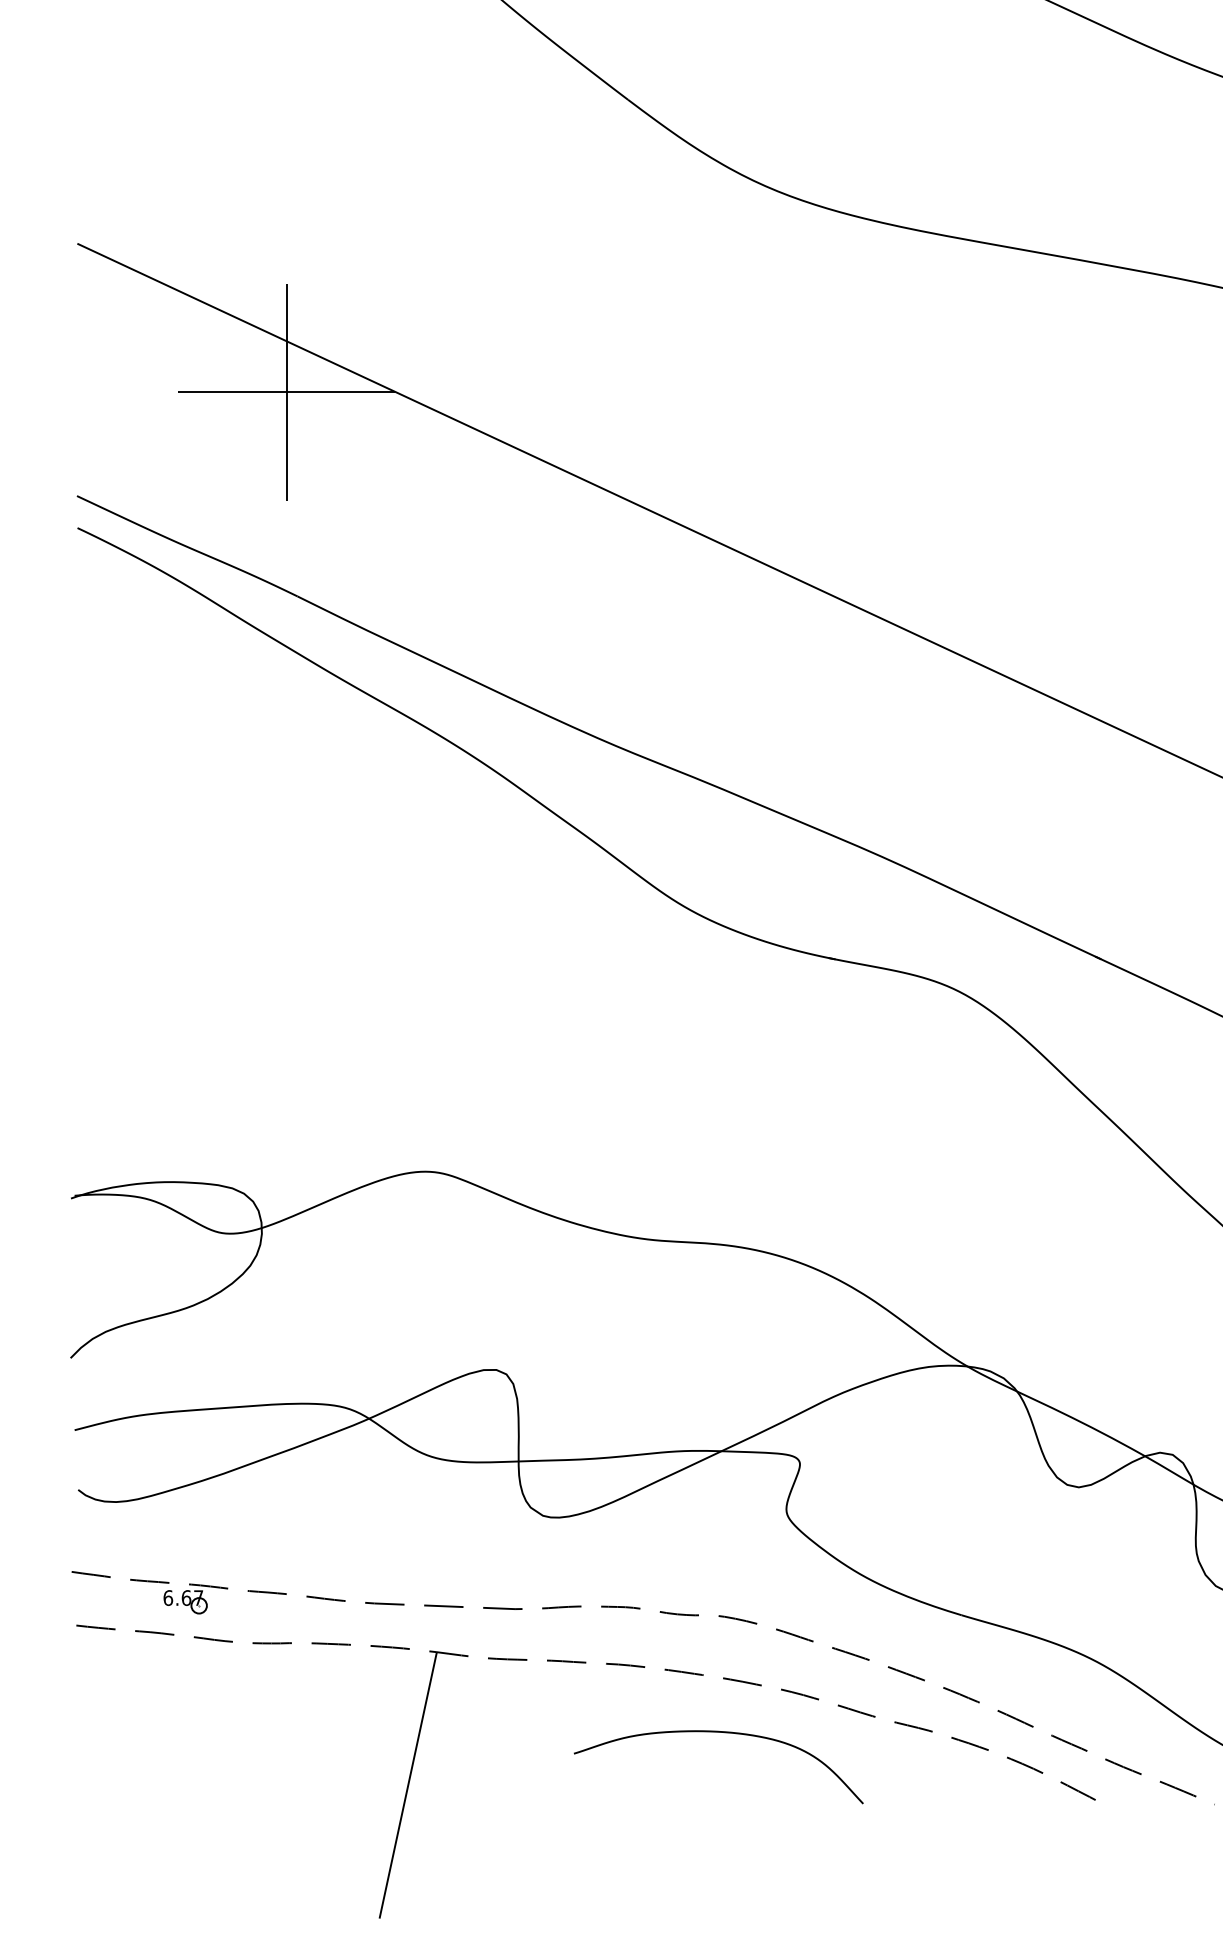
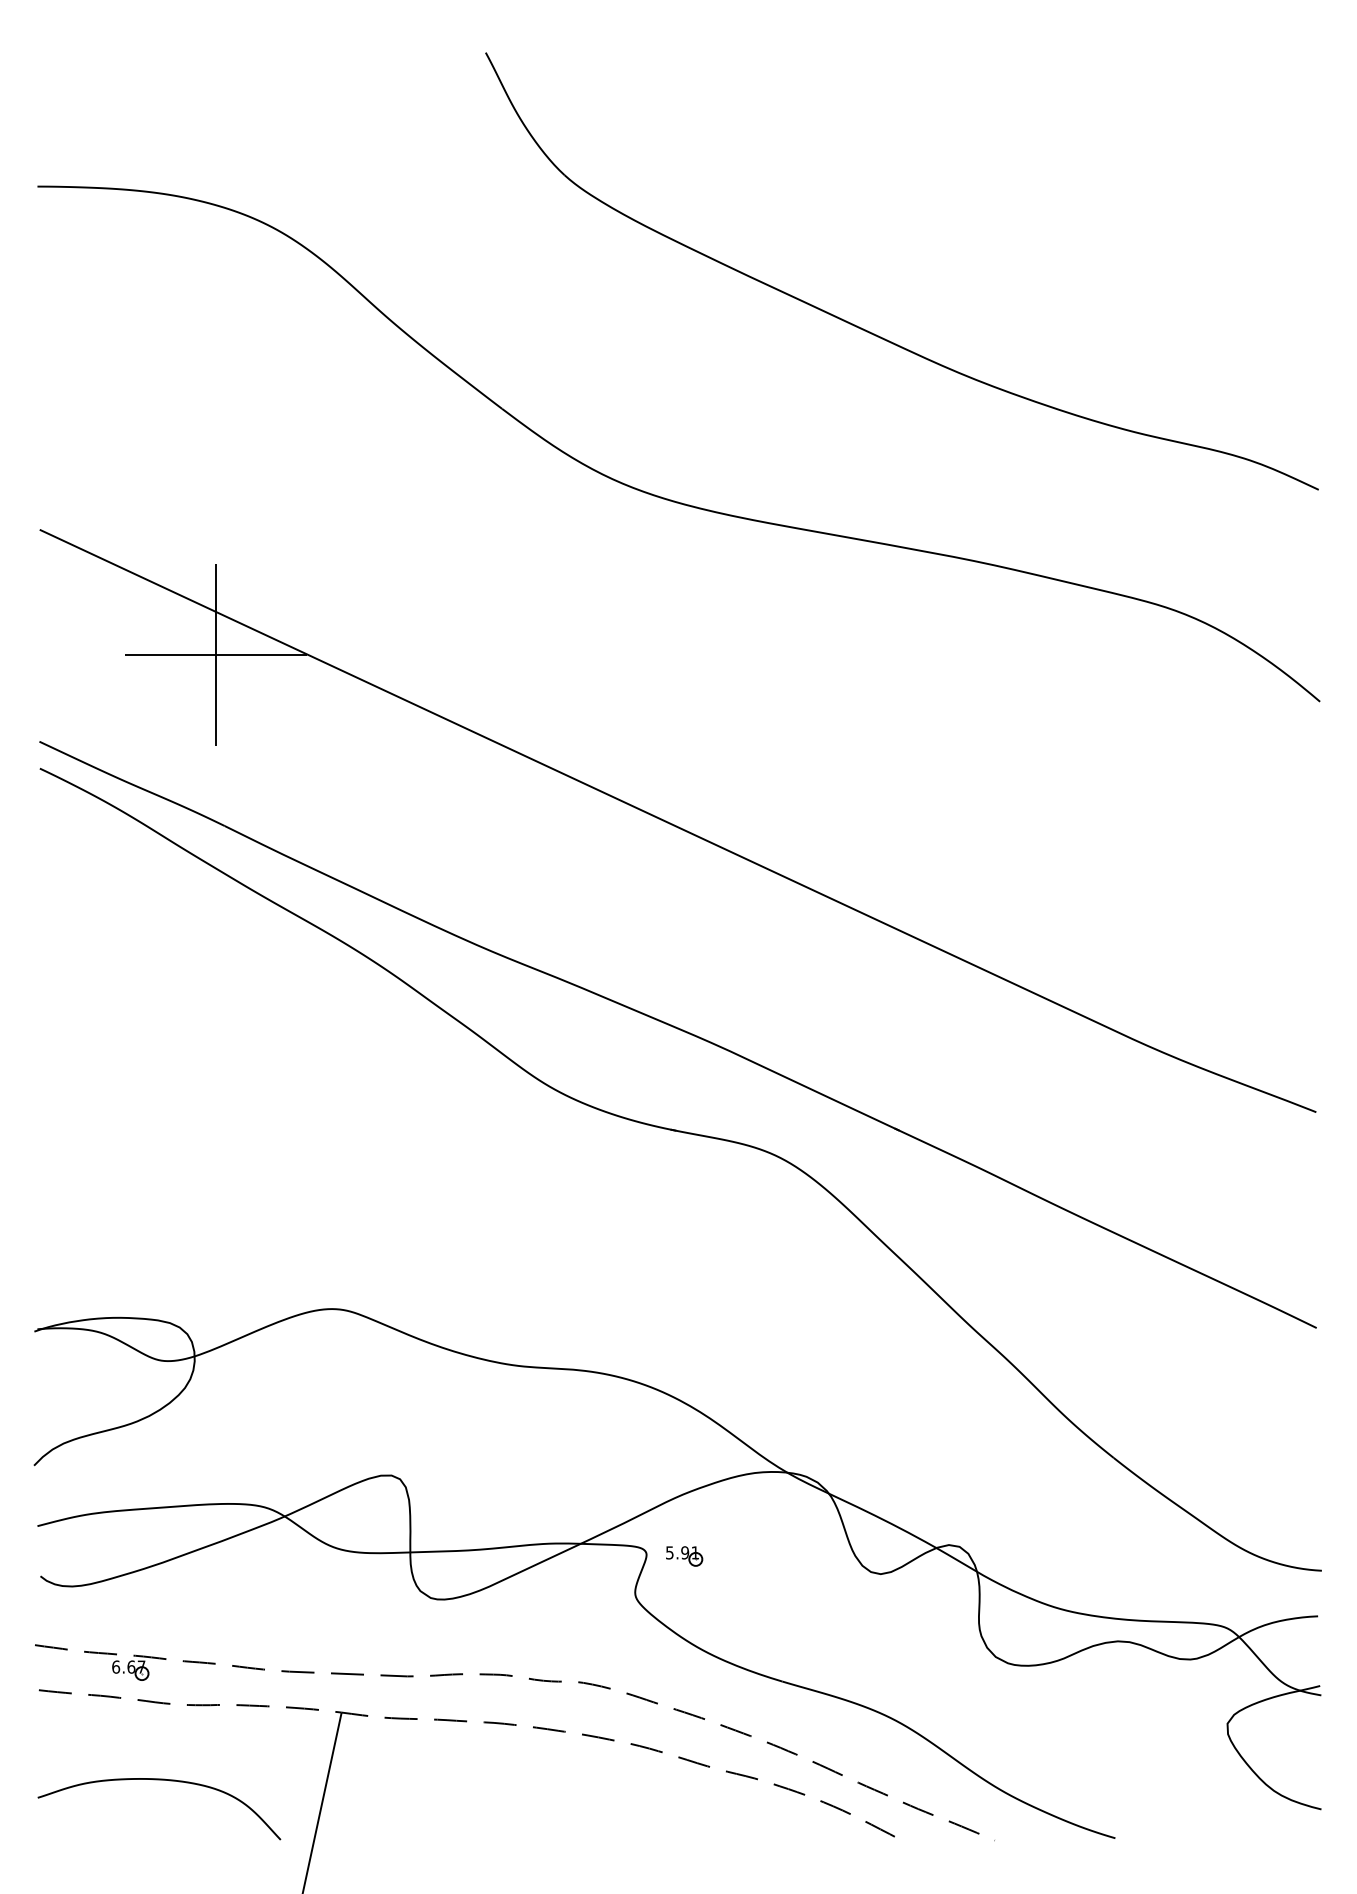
part: (845, 1466) -> (684, 1556), added
curve: (718, 1733) -> (159, 1780), moved

